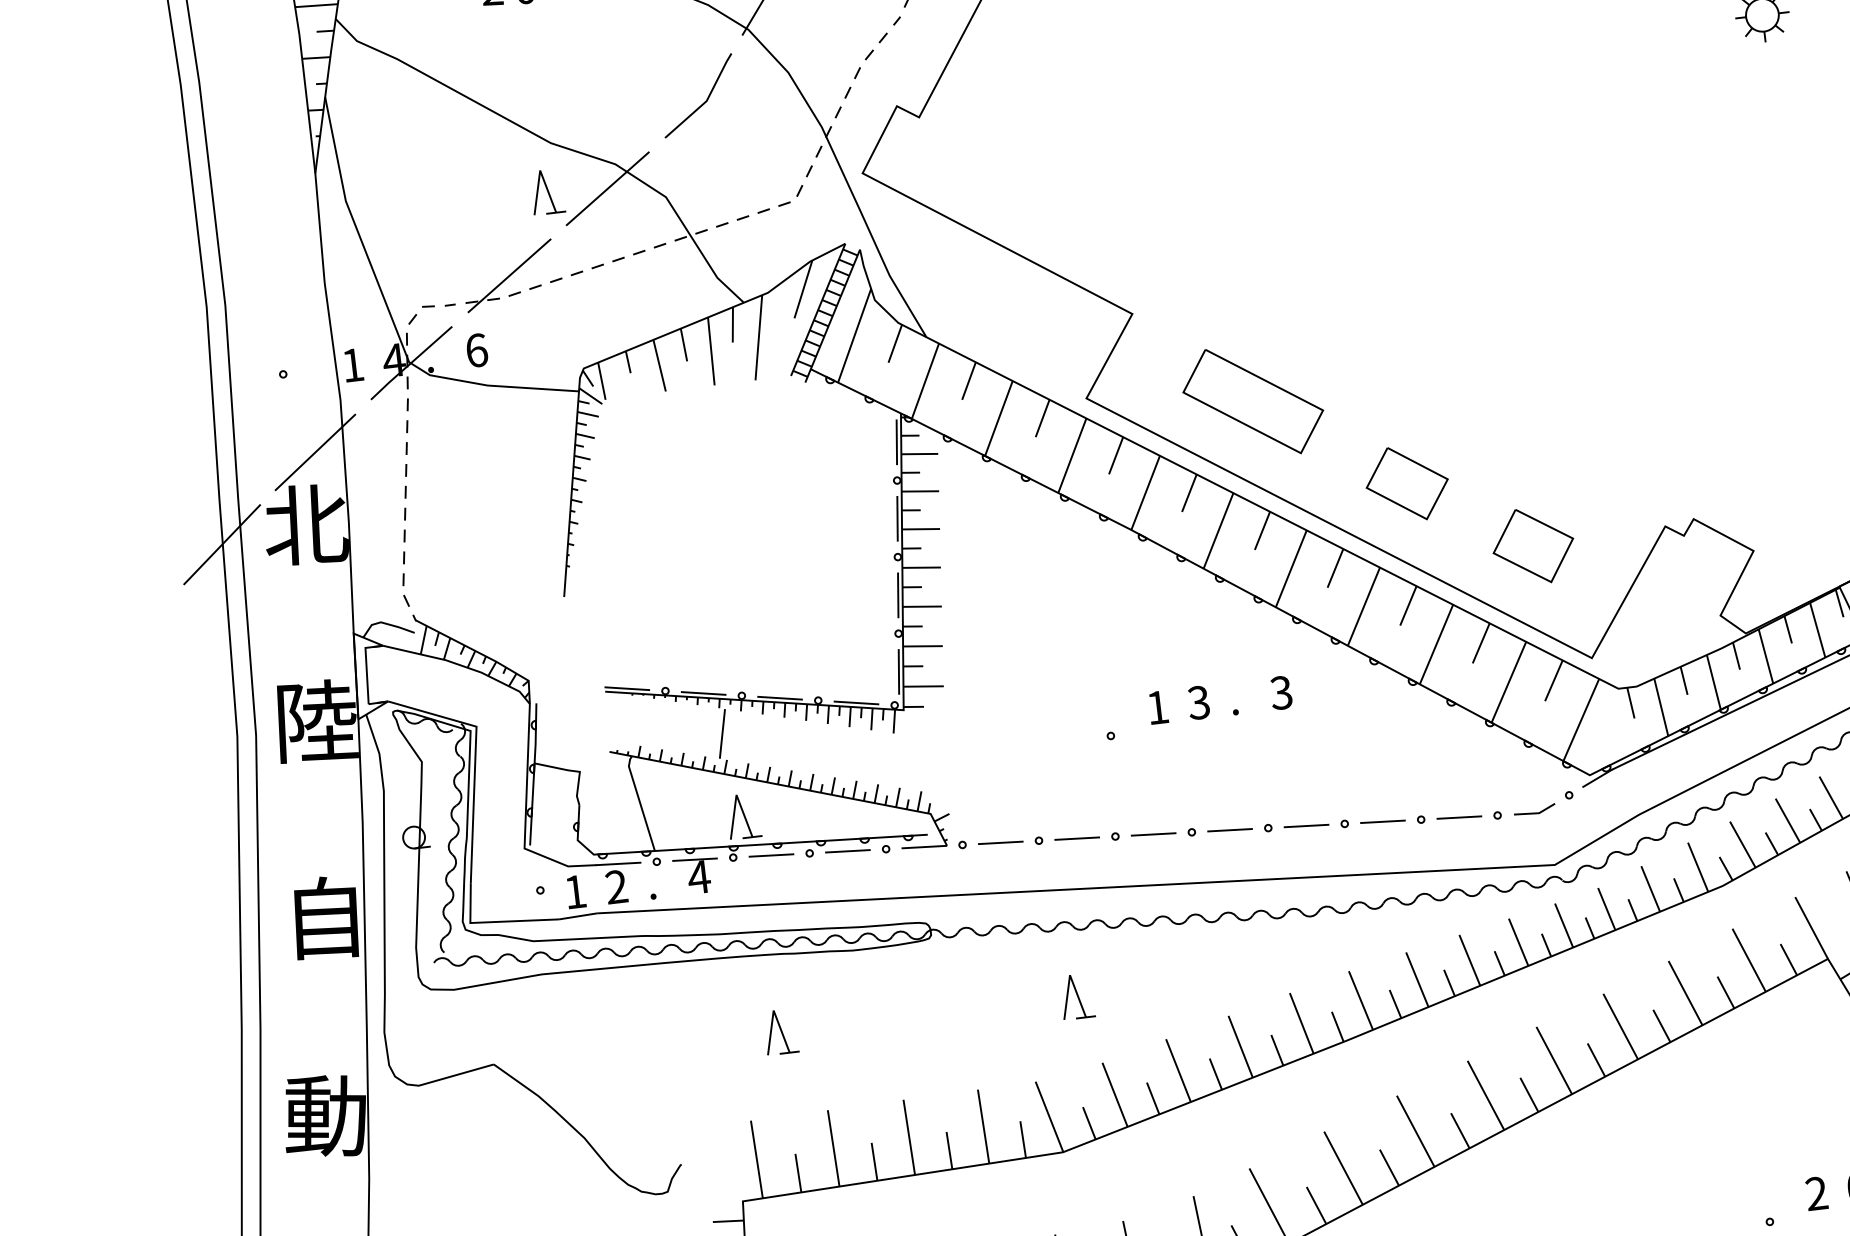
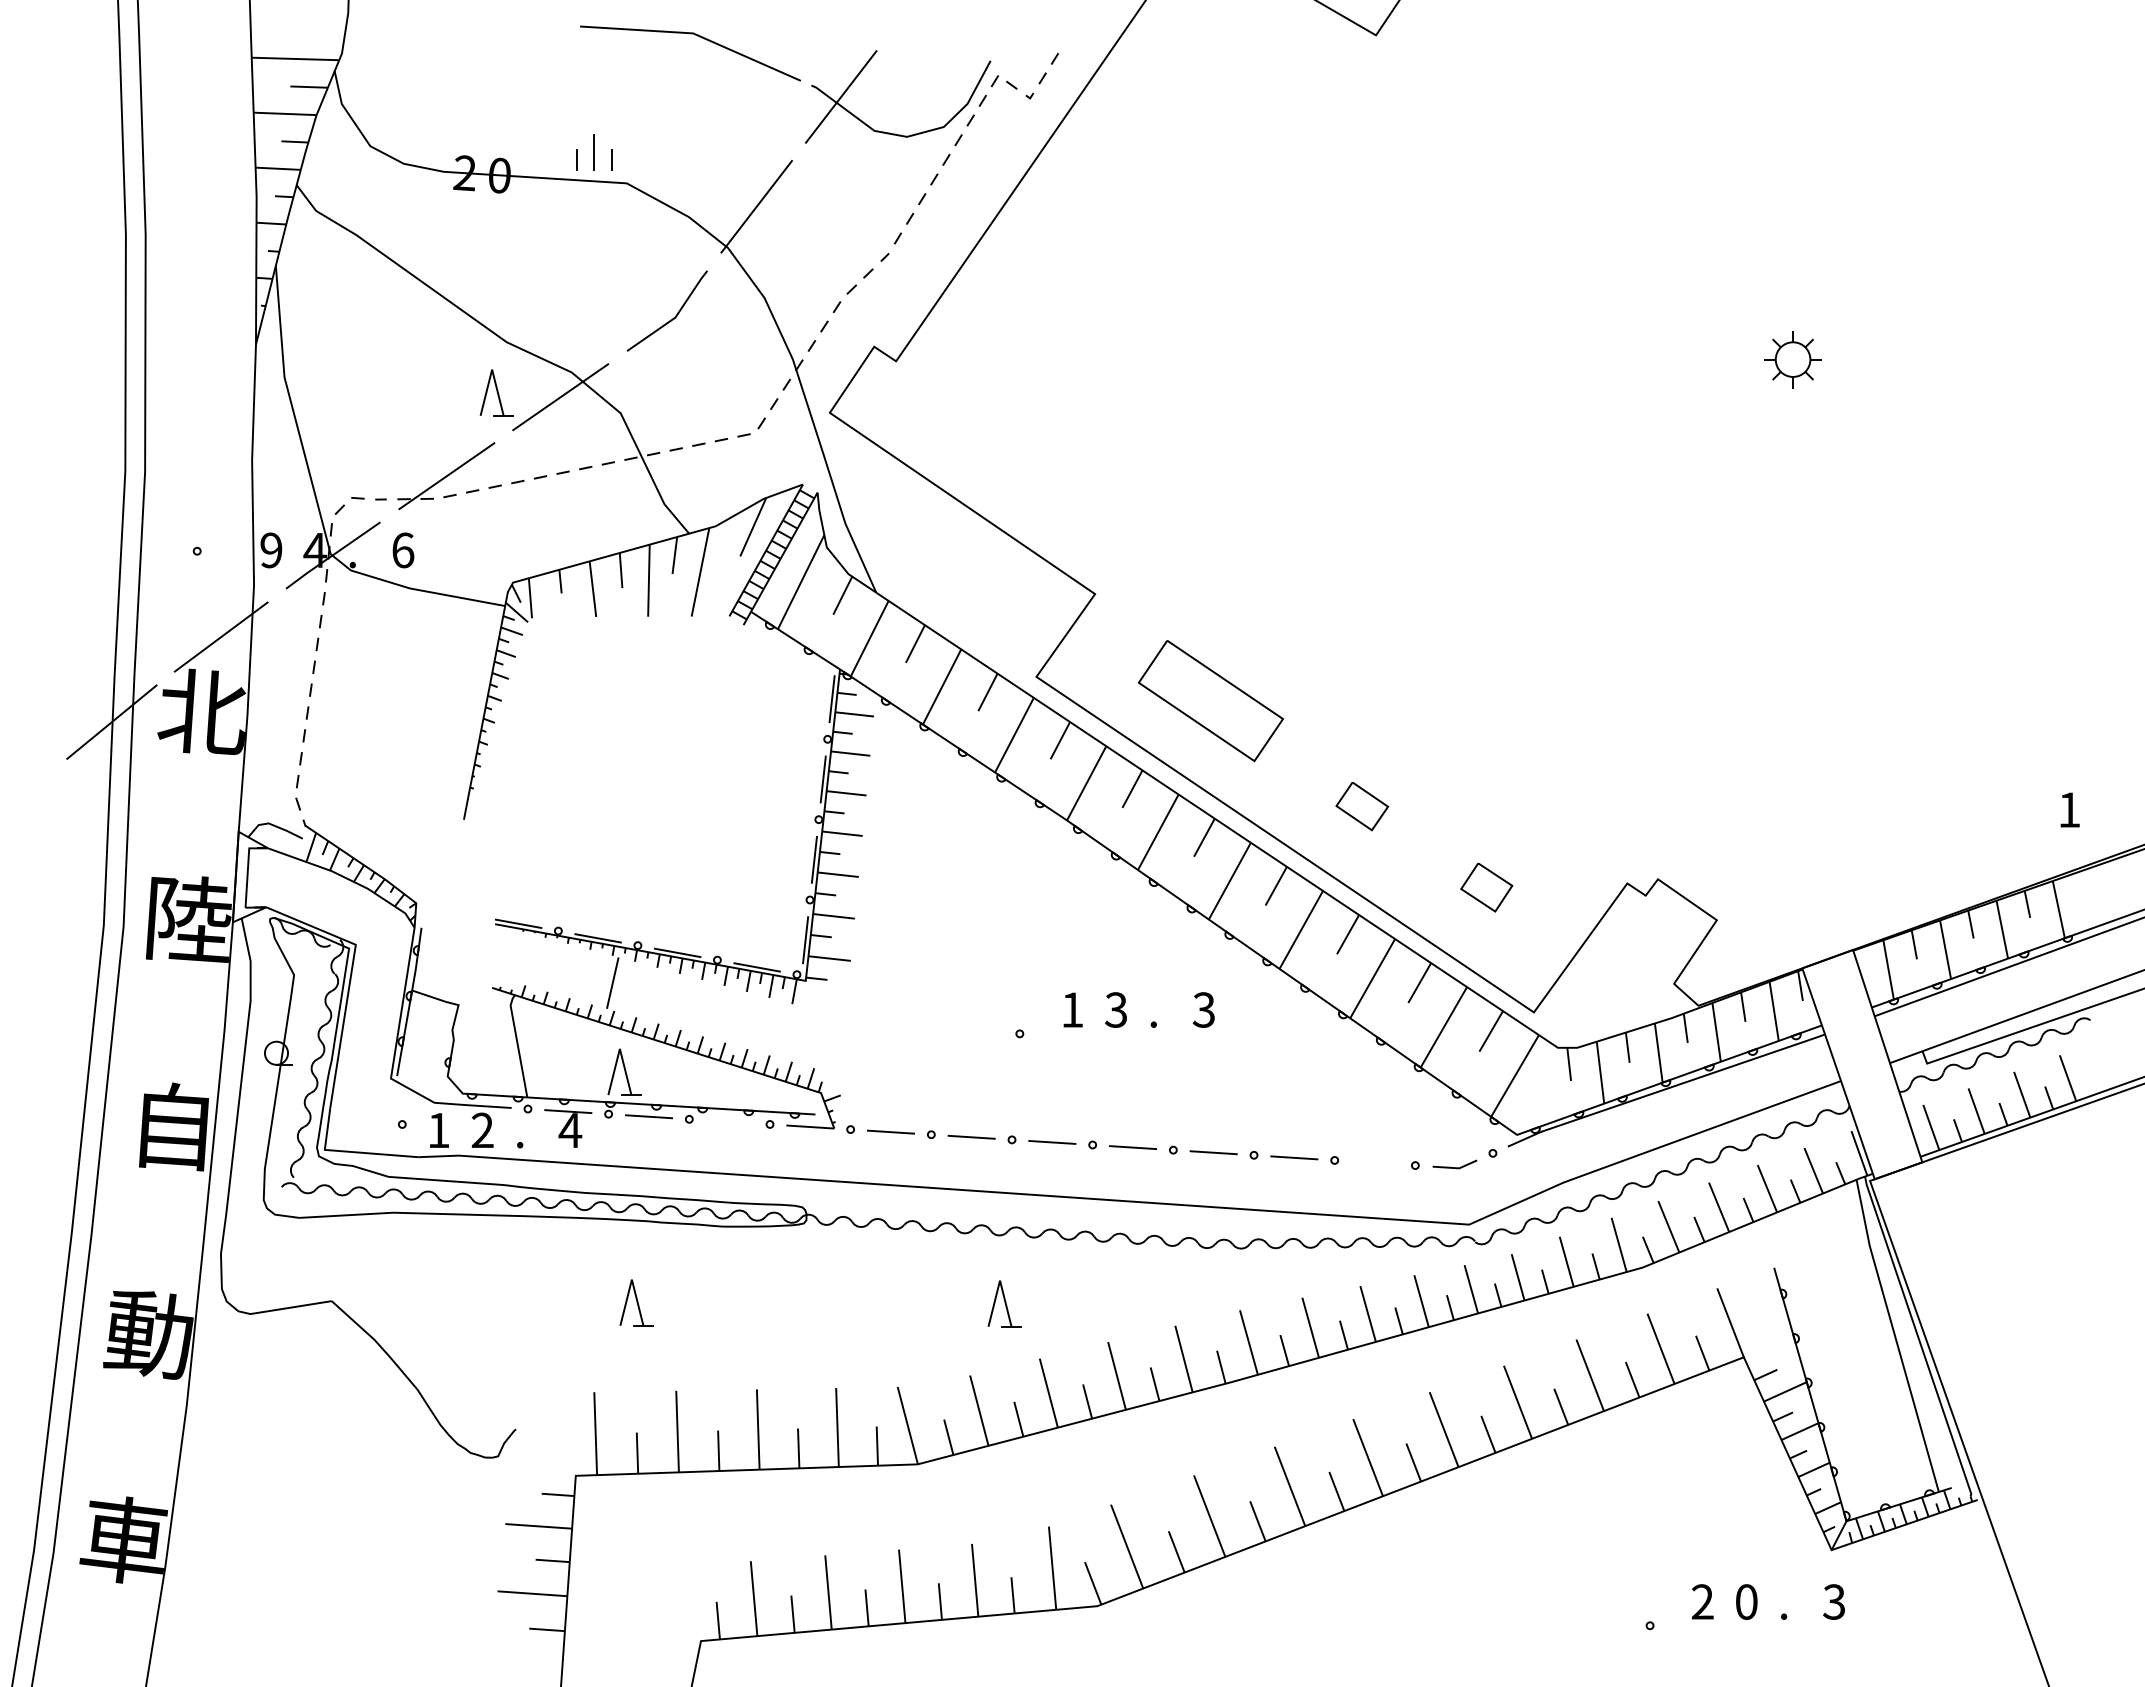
text: (353, 365) -> (271, 550), 1 -> 9
part: (1407, 483) -> (1362, 806), size x0.6
part: (1533, 546) -> (1486, 887), size x0.6
line: (1459, 817) -> (1375, 1162), removed
line: (847, 850) -> (729, 1121), removed
part: (1076, 996) -> (1004, 1303), moved

